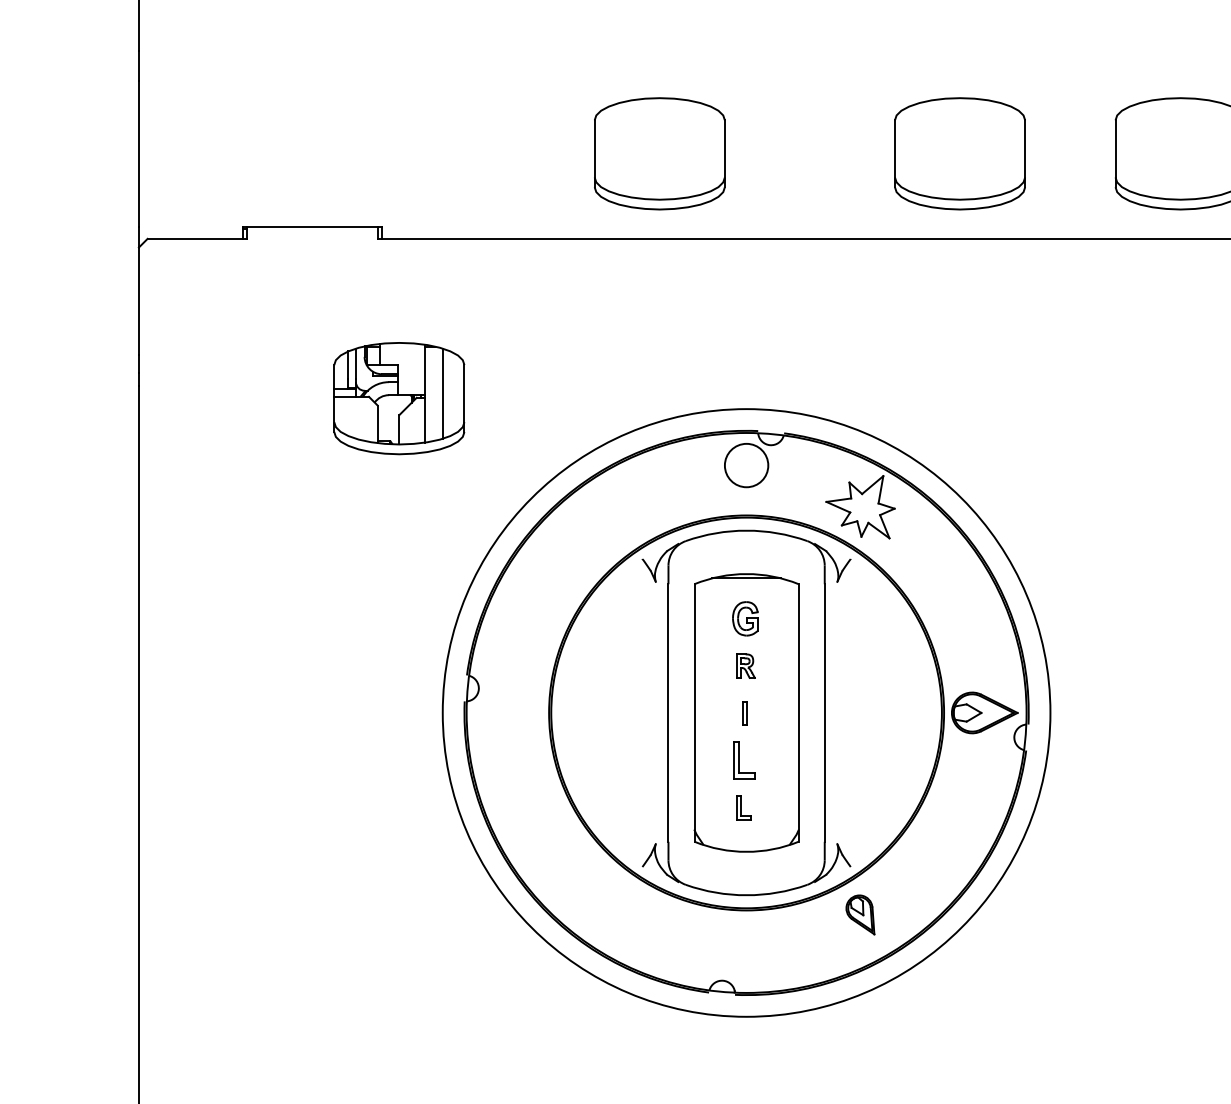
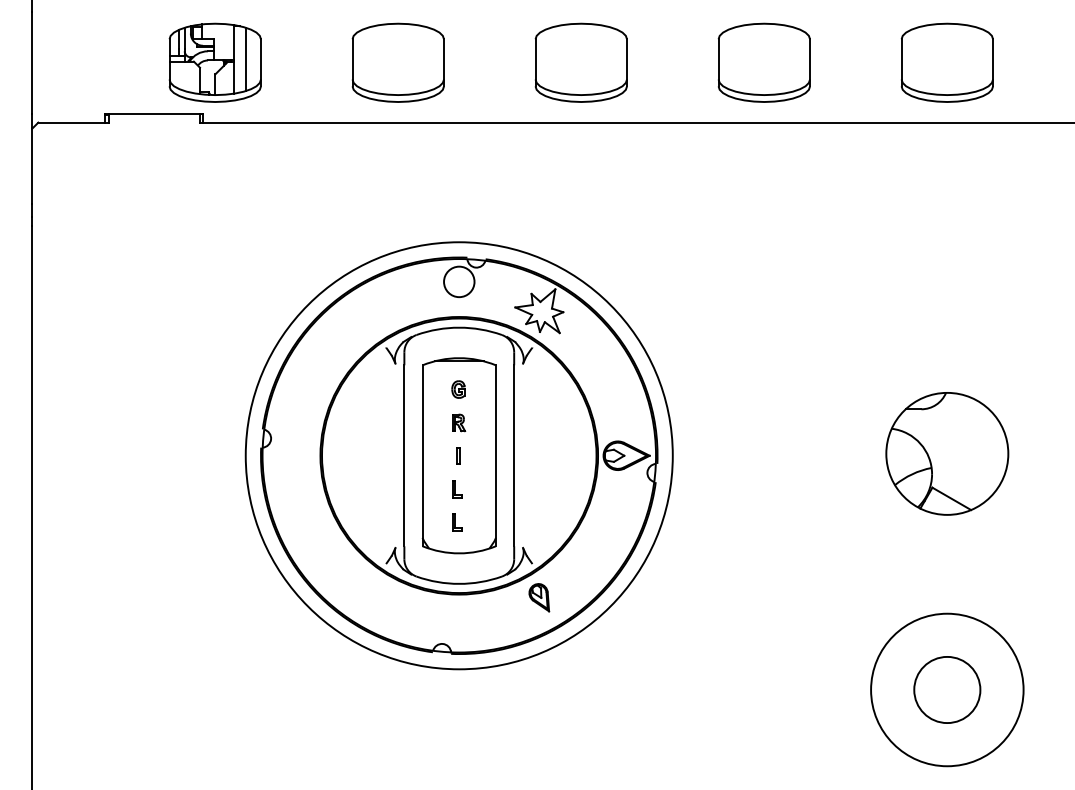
part: (958, 153) -> (580, 62), moved
part: (398, 398) -> (214, 62), moved
part: (745, 618) -> (458, 389), size x0.71
part: (744, 760) -> (457, 489), size x0.62

